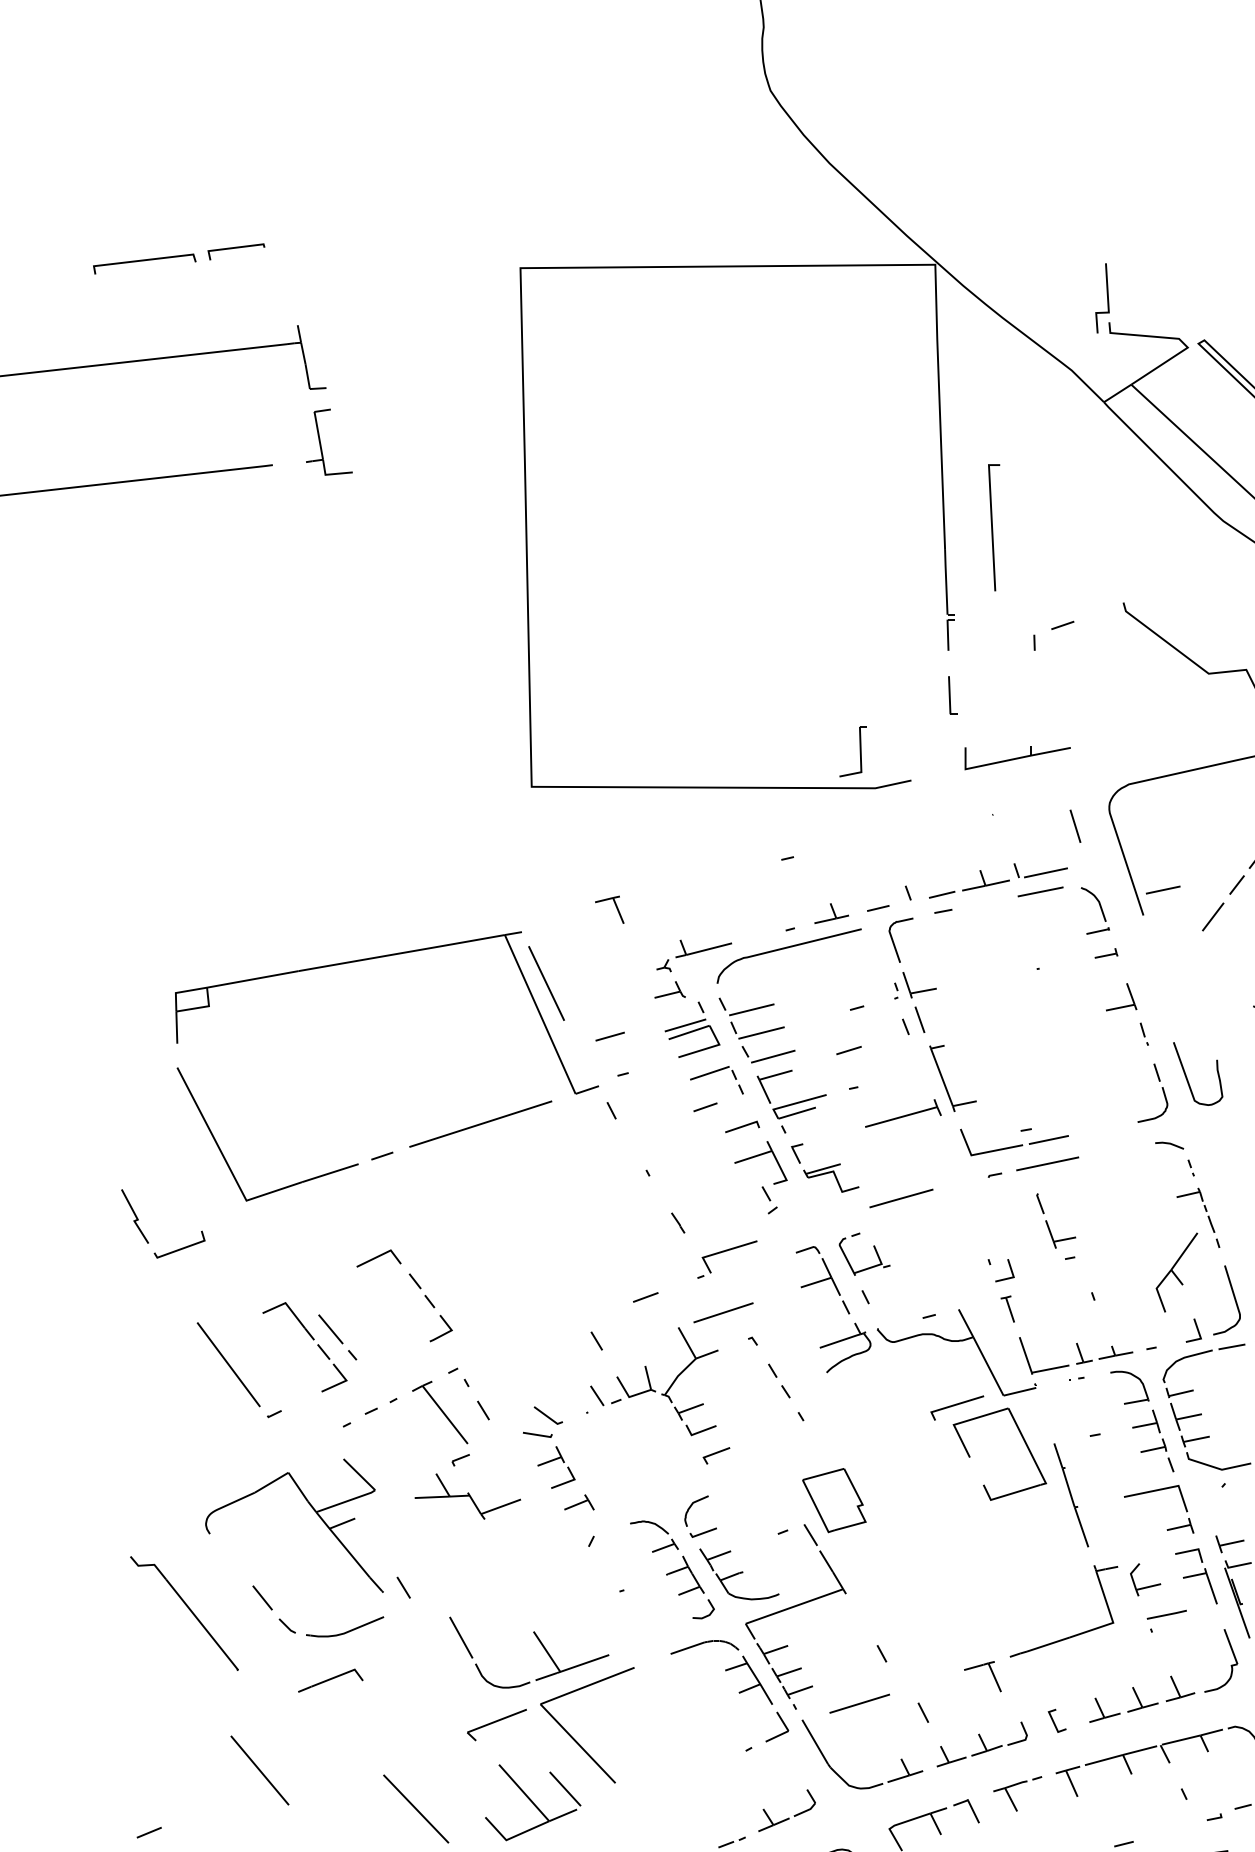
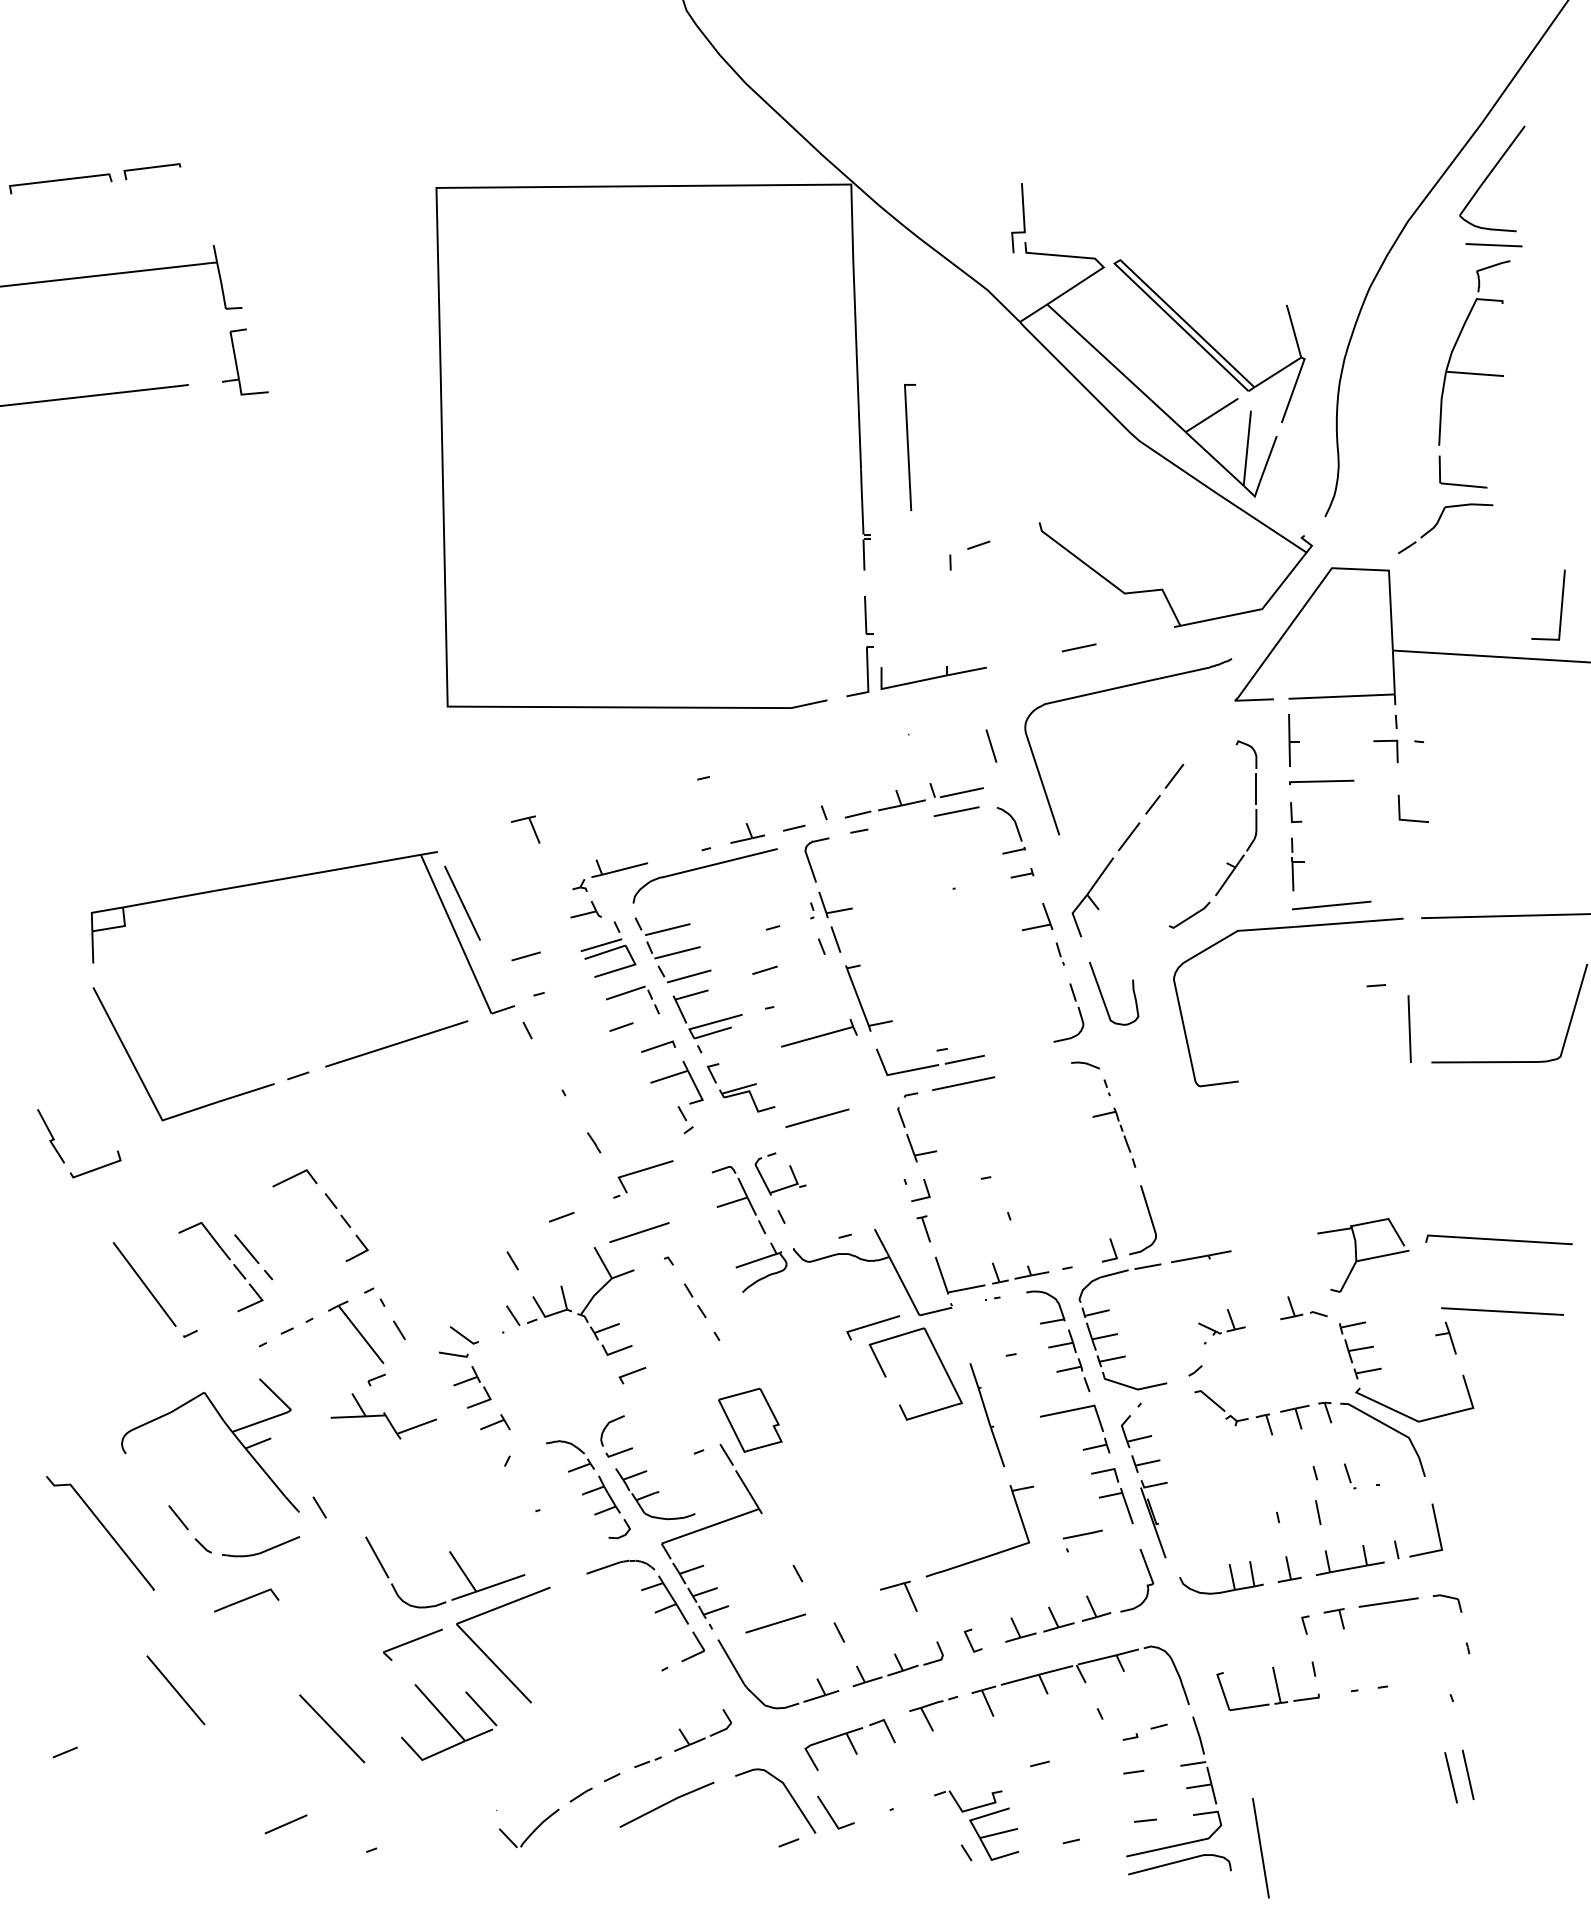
part: (859, 751) -> (866, 671), moved
line: (1163, 889) -> (1079, 647), moved
part: (1048, 1223) -> (909, 1137), moved
part: (1176, 1272) -> (1092, 897), moved
part: (1148, 1585) -> (1139, 1437), moved

